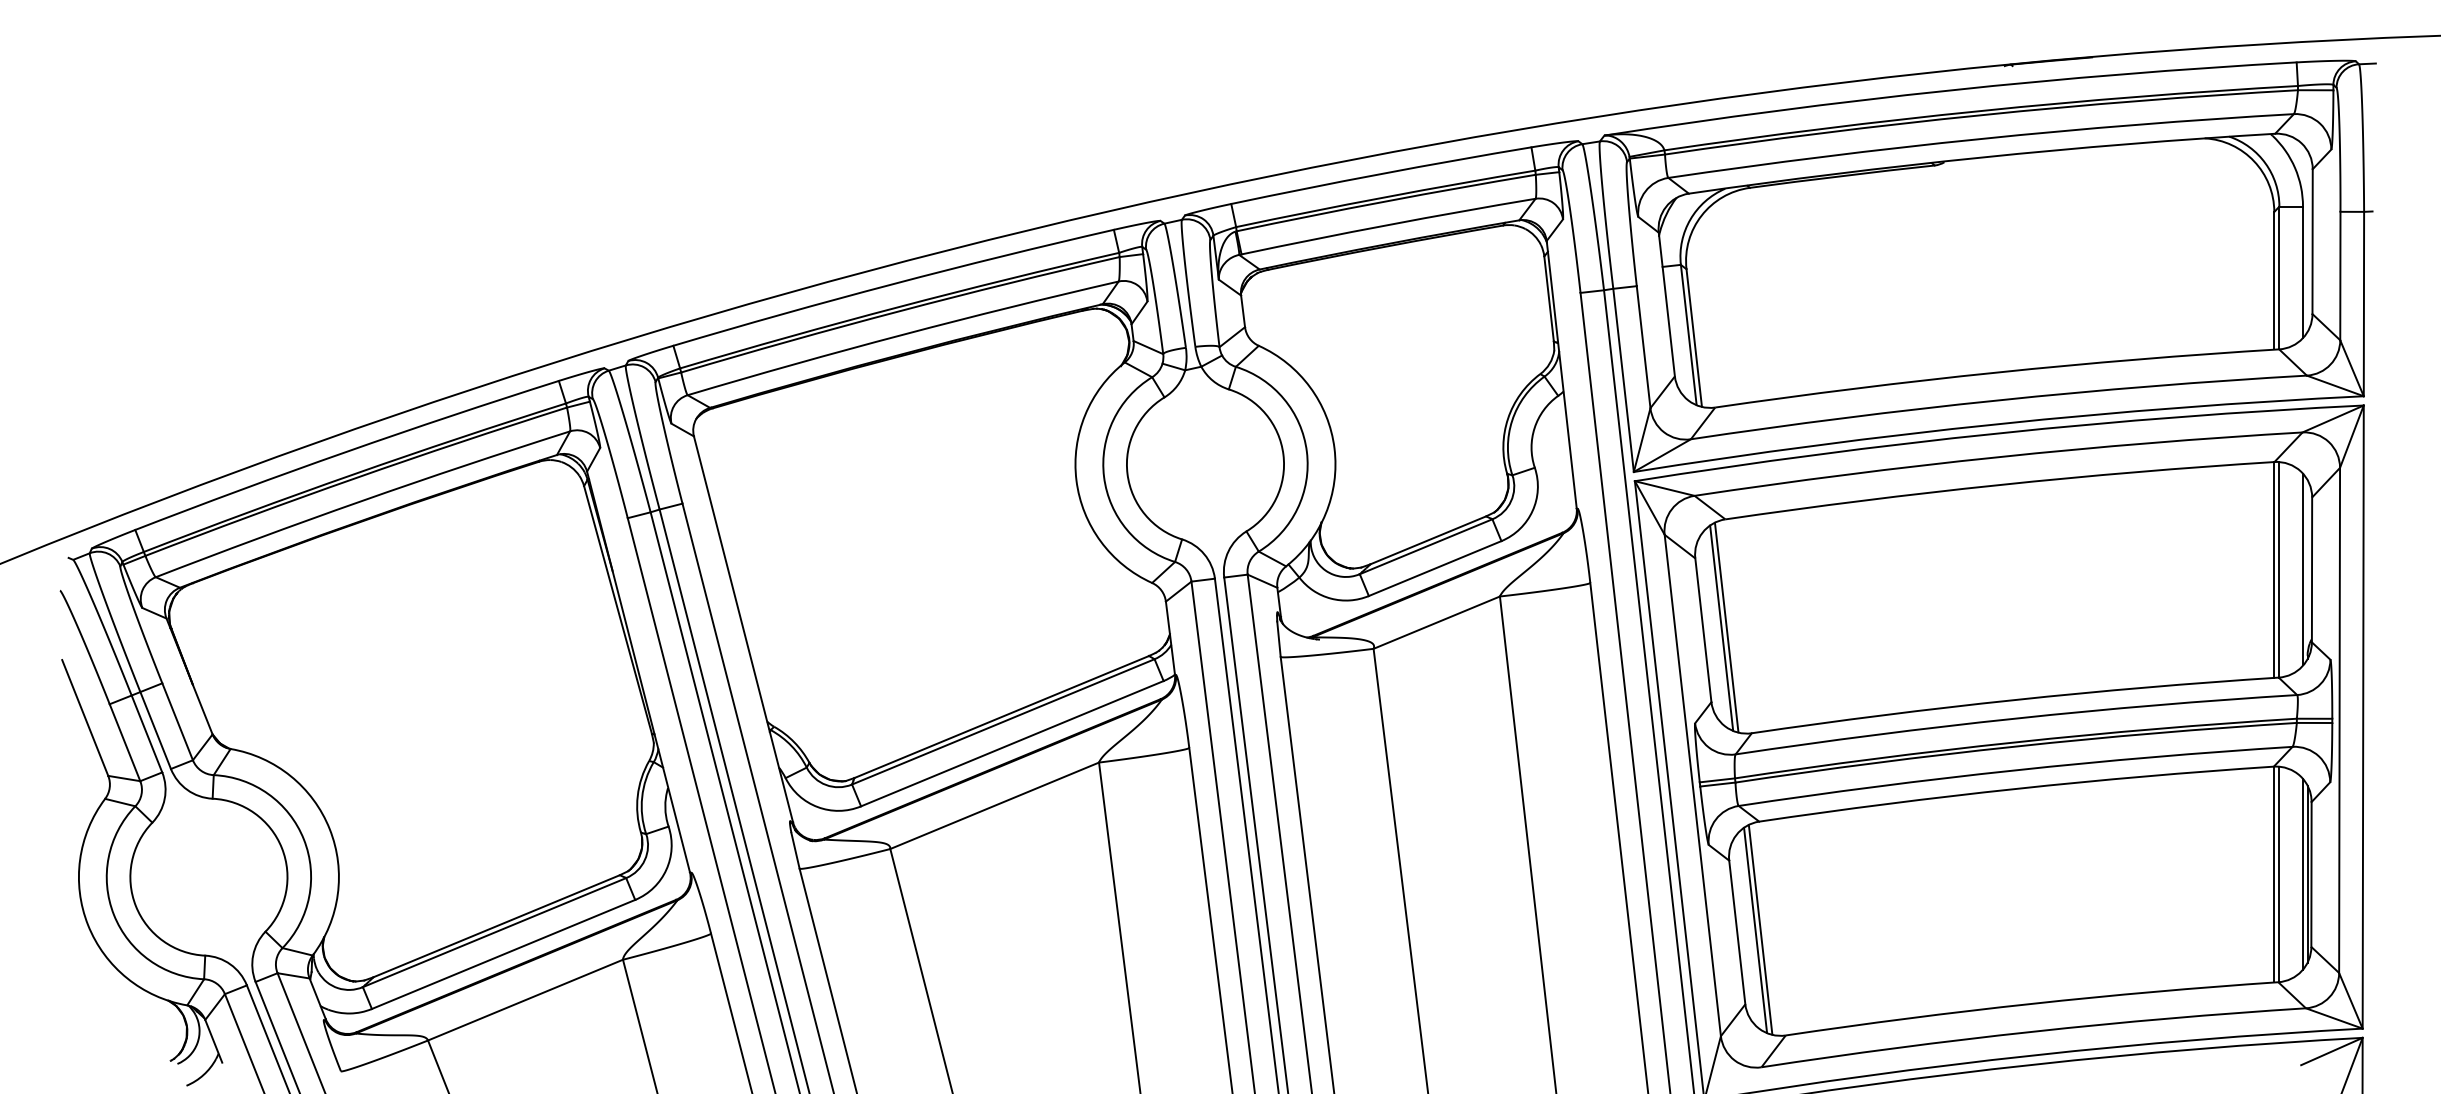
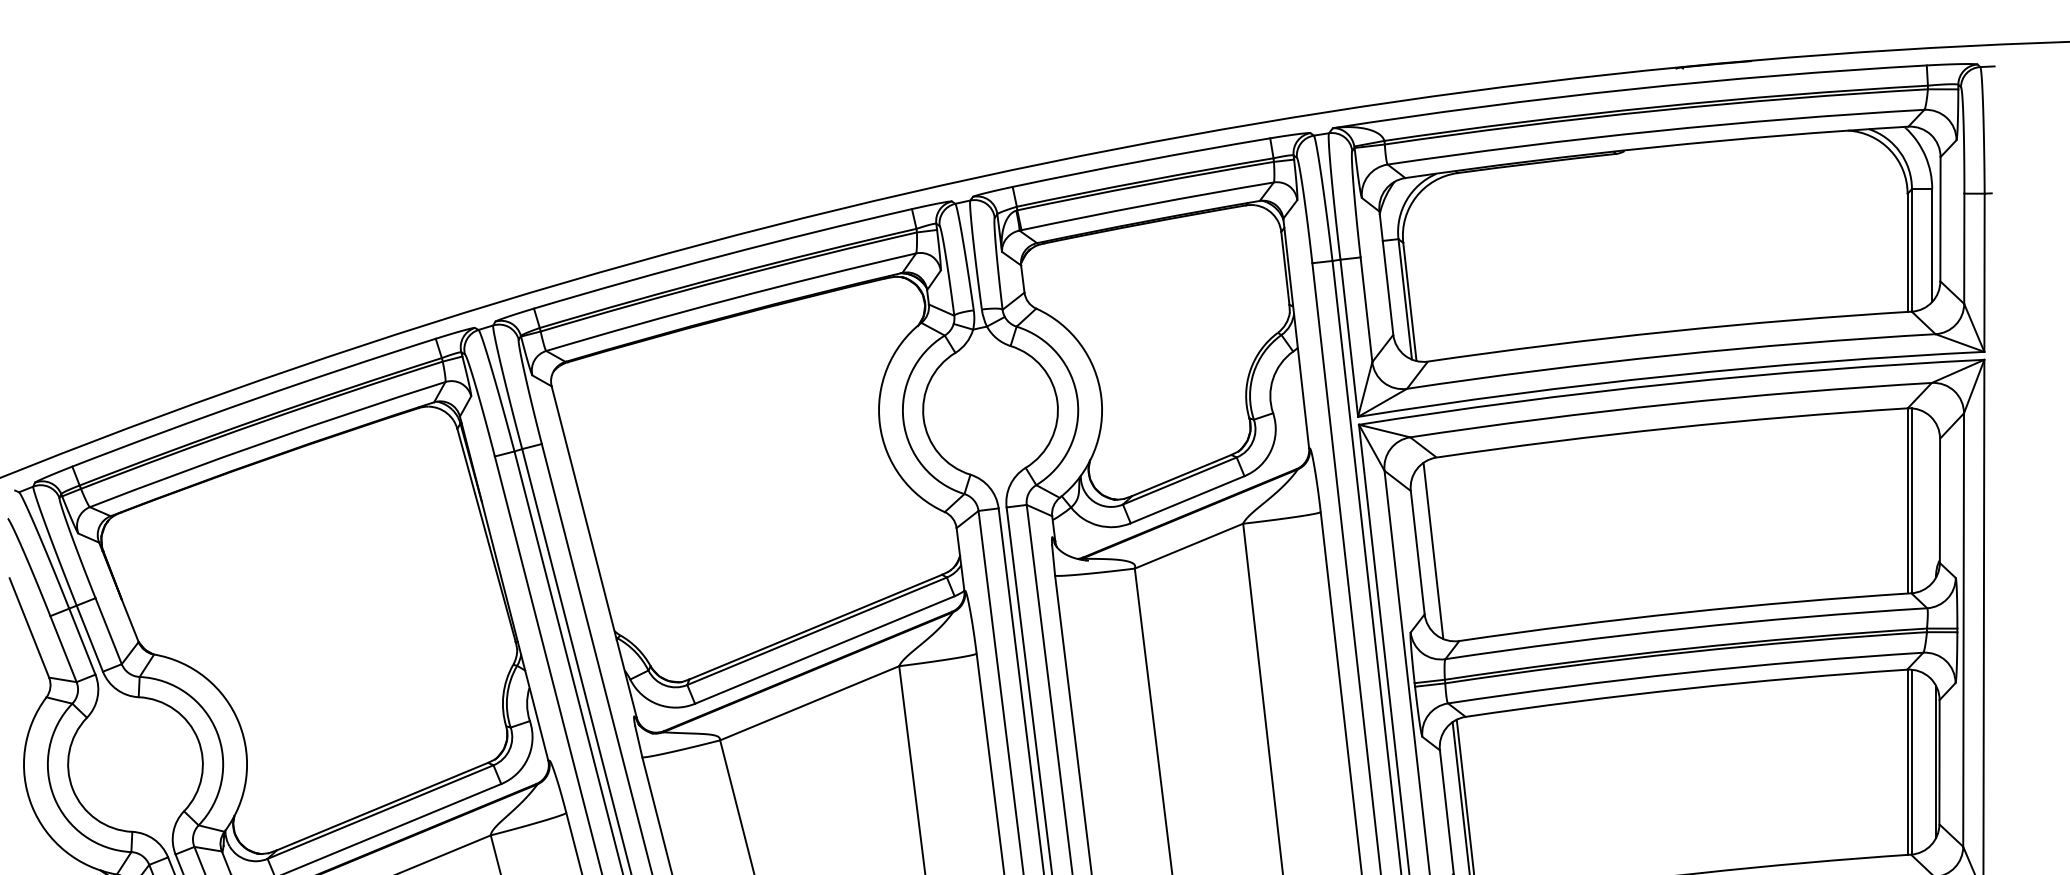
line: (2303, 569) -> (1932, 500), removed
line: (1726, 627) -> (1437, 550), removed
line: (2303, 874) -> (1932, 762), removed

